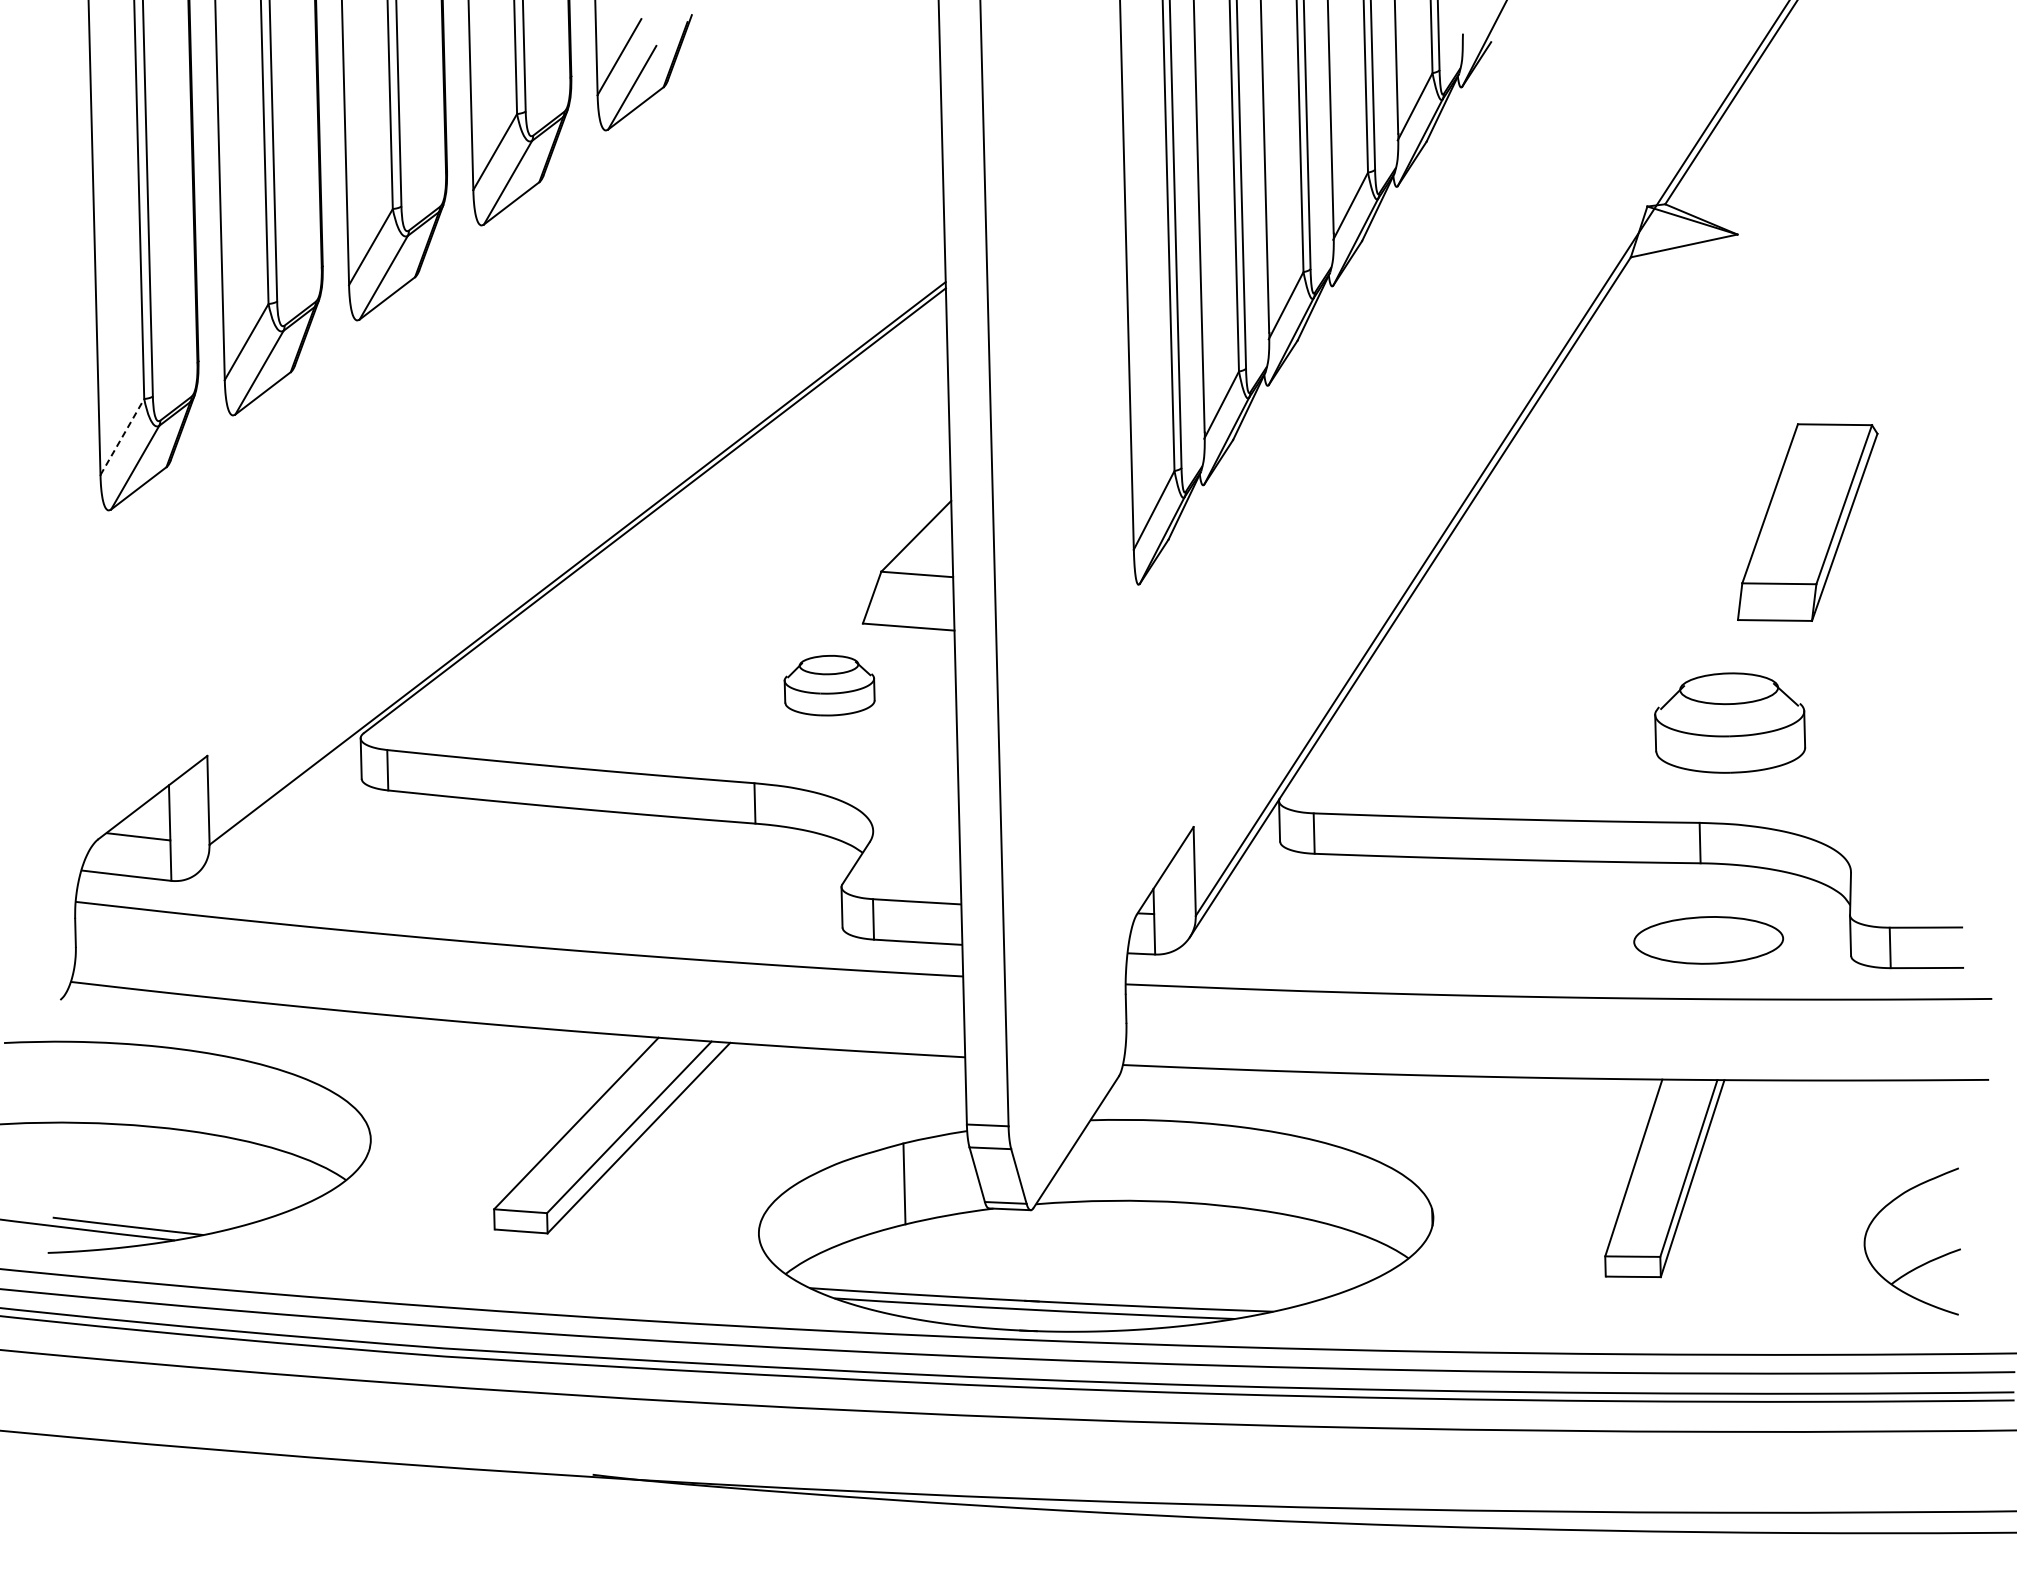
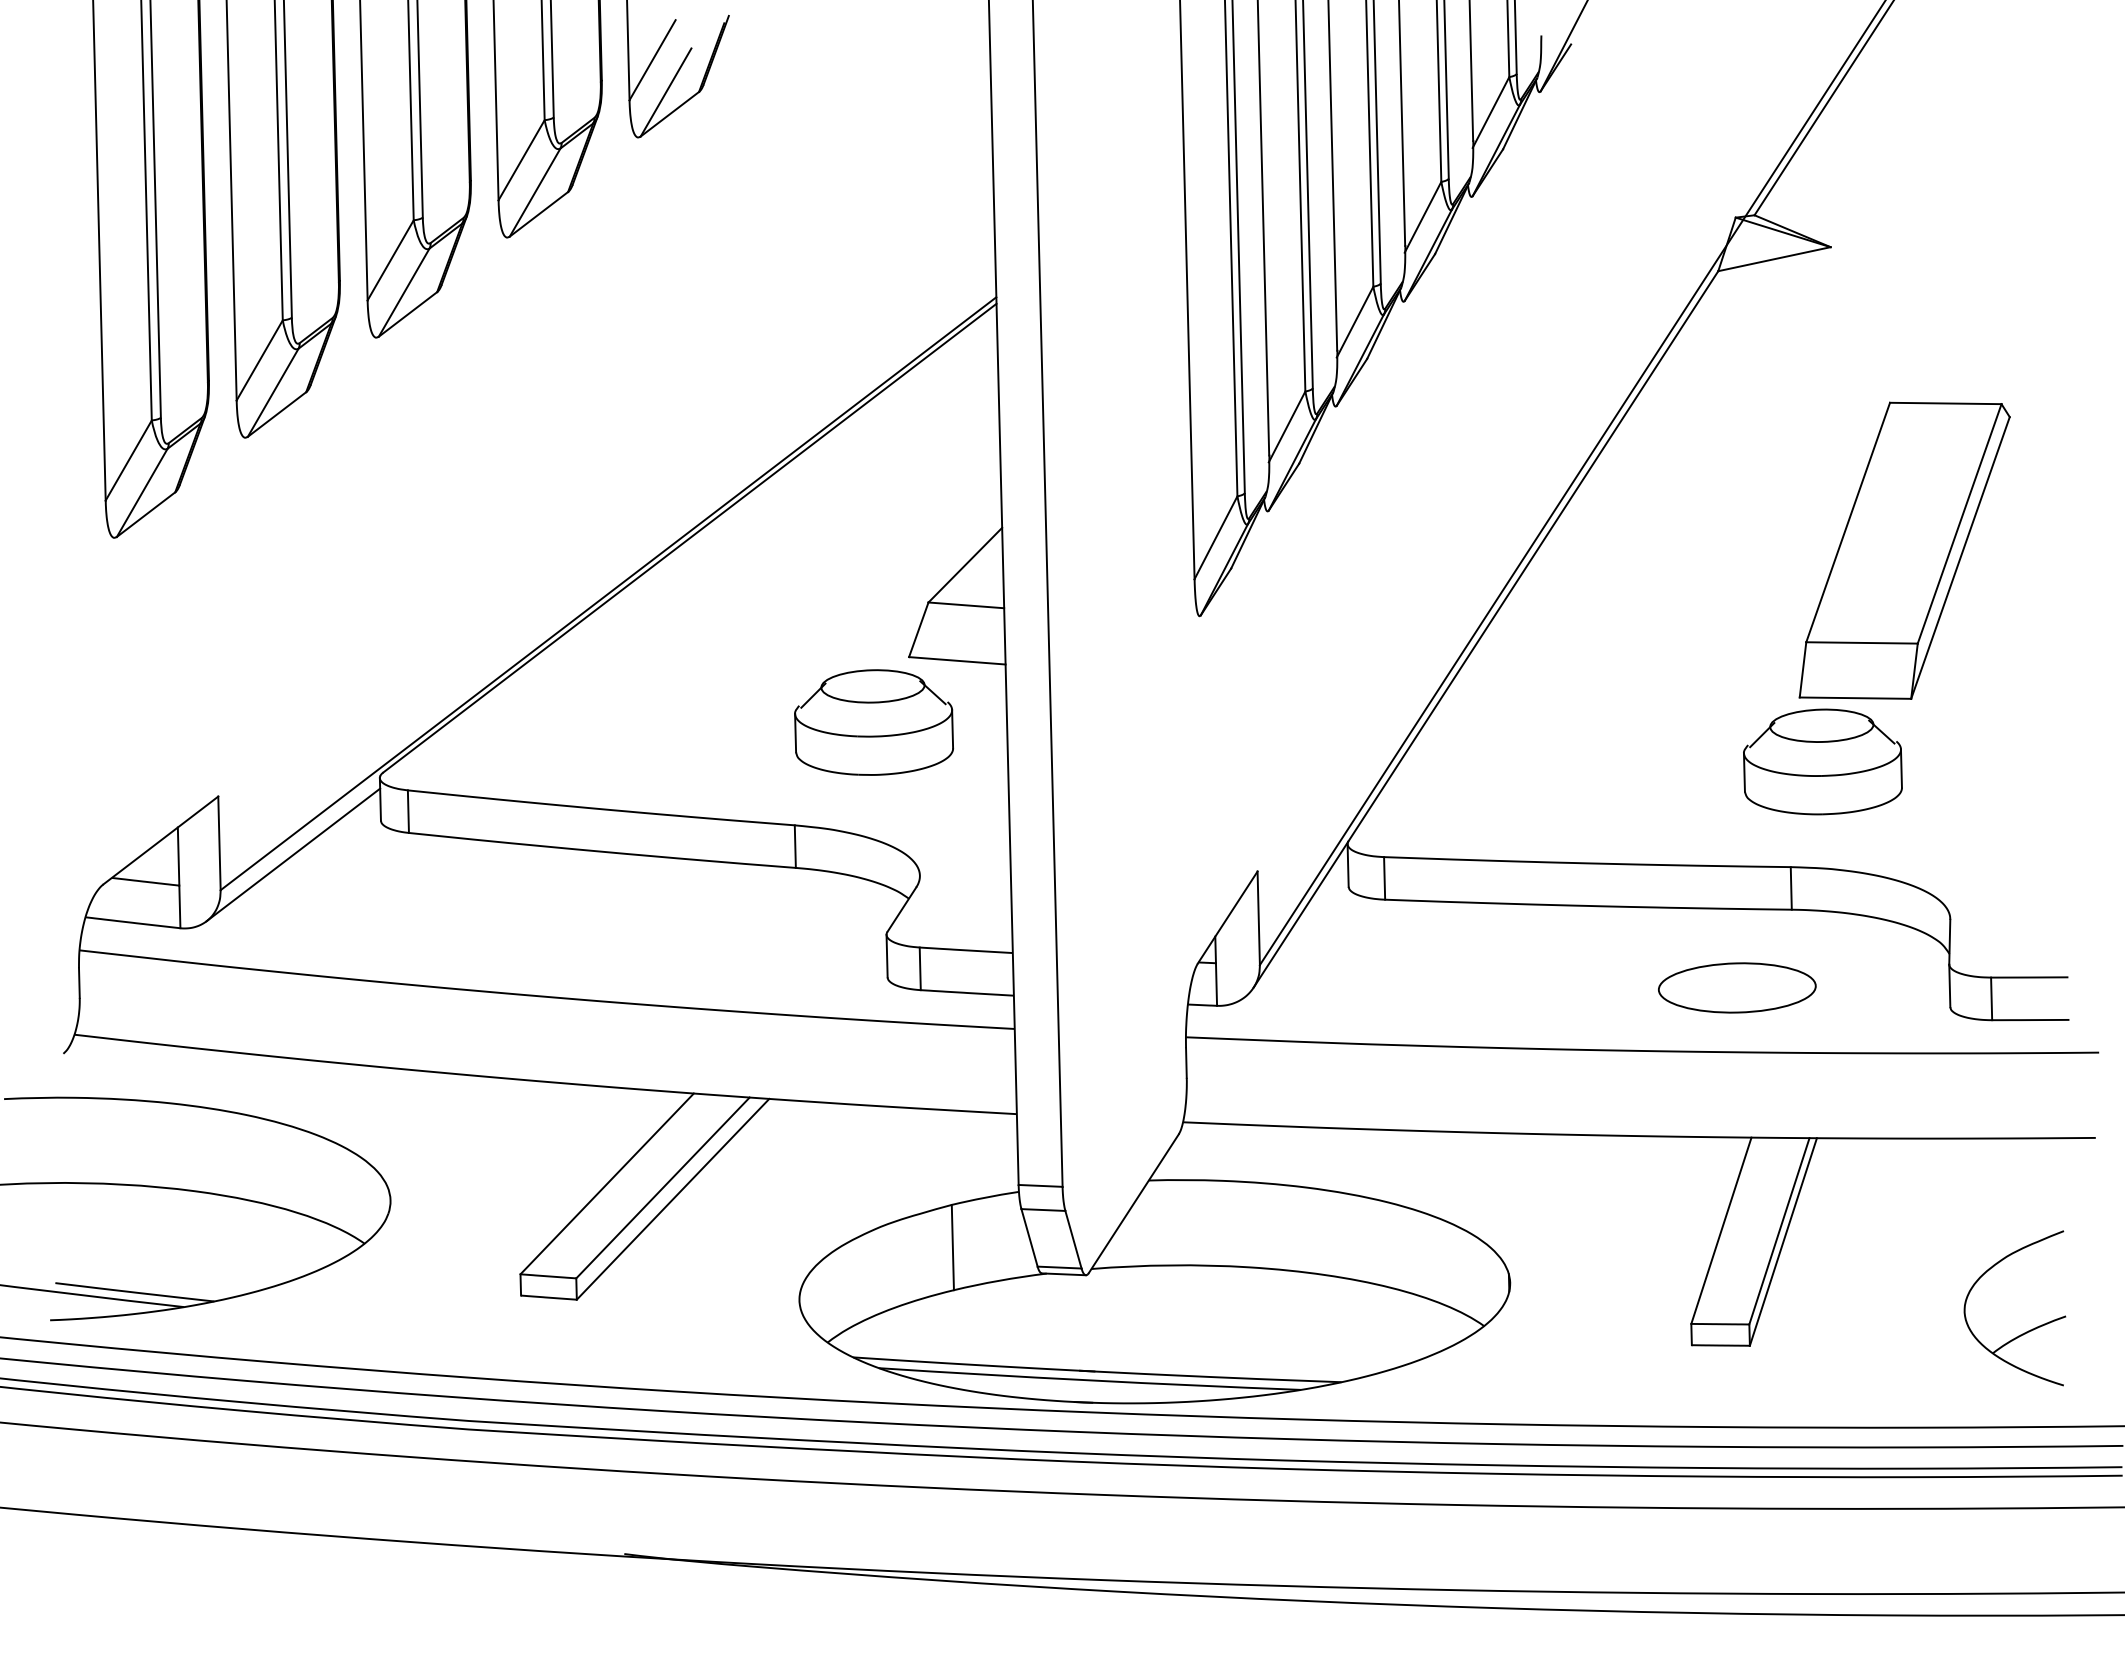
line: (122, 436) -> (128, 460), dashed -> solid
part: (1807, 522) -> (1904, 550), size x1.43
part: (829, 685) -> (873, 722), size x1.67
line: (278, 810) -> (293, 854), added
part: (1708, 939) -> (1737, 987), moved

